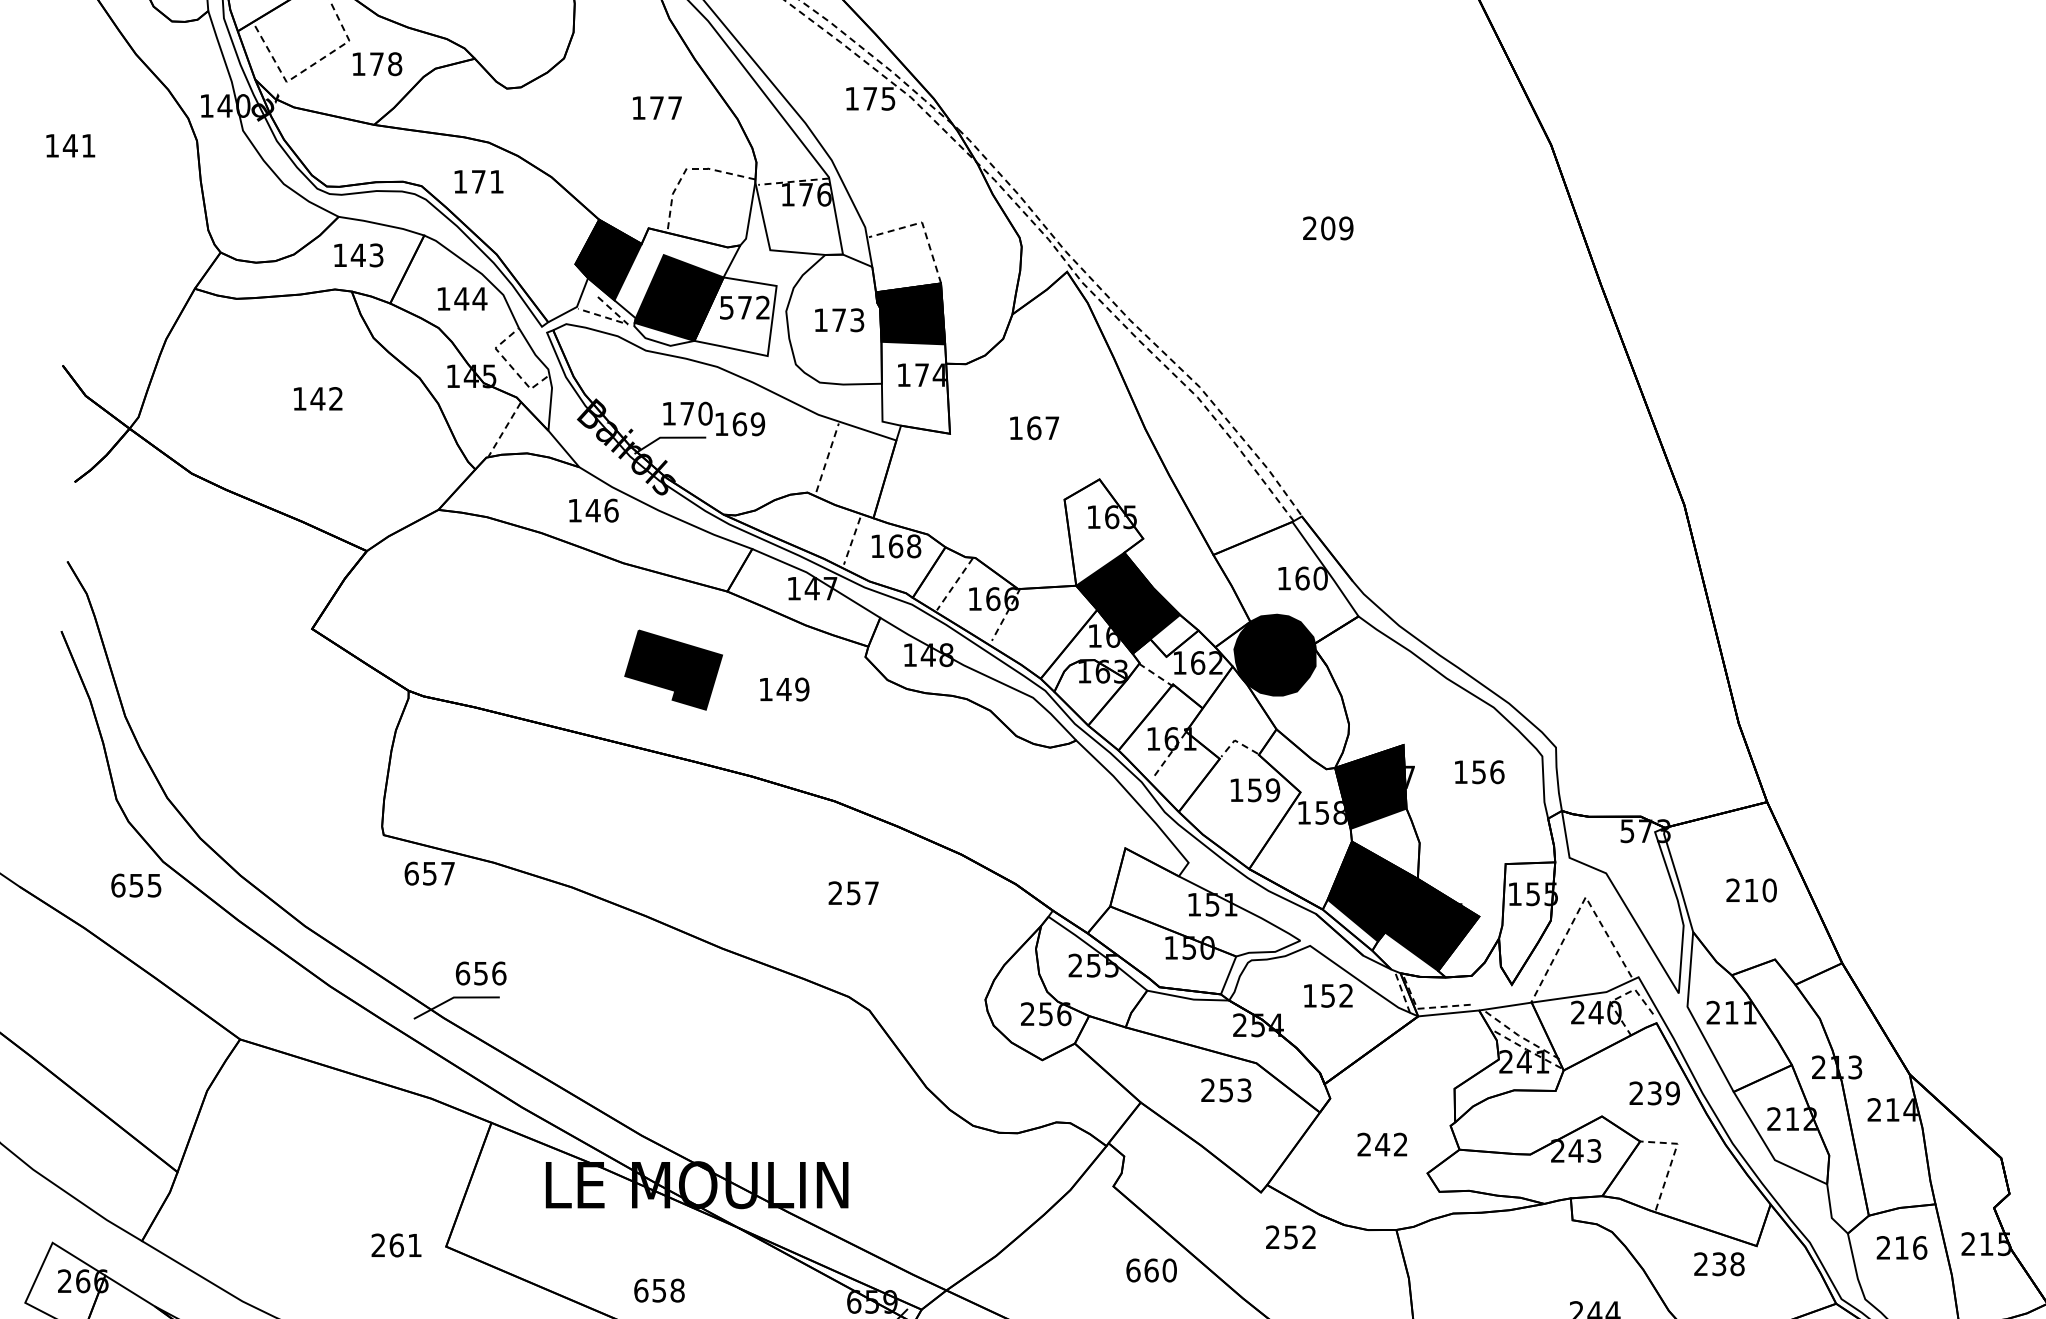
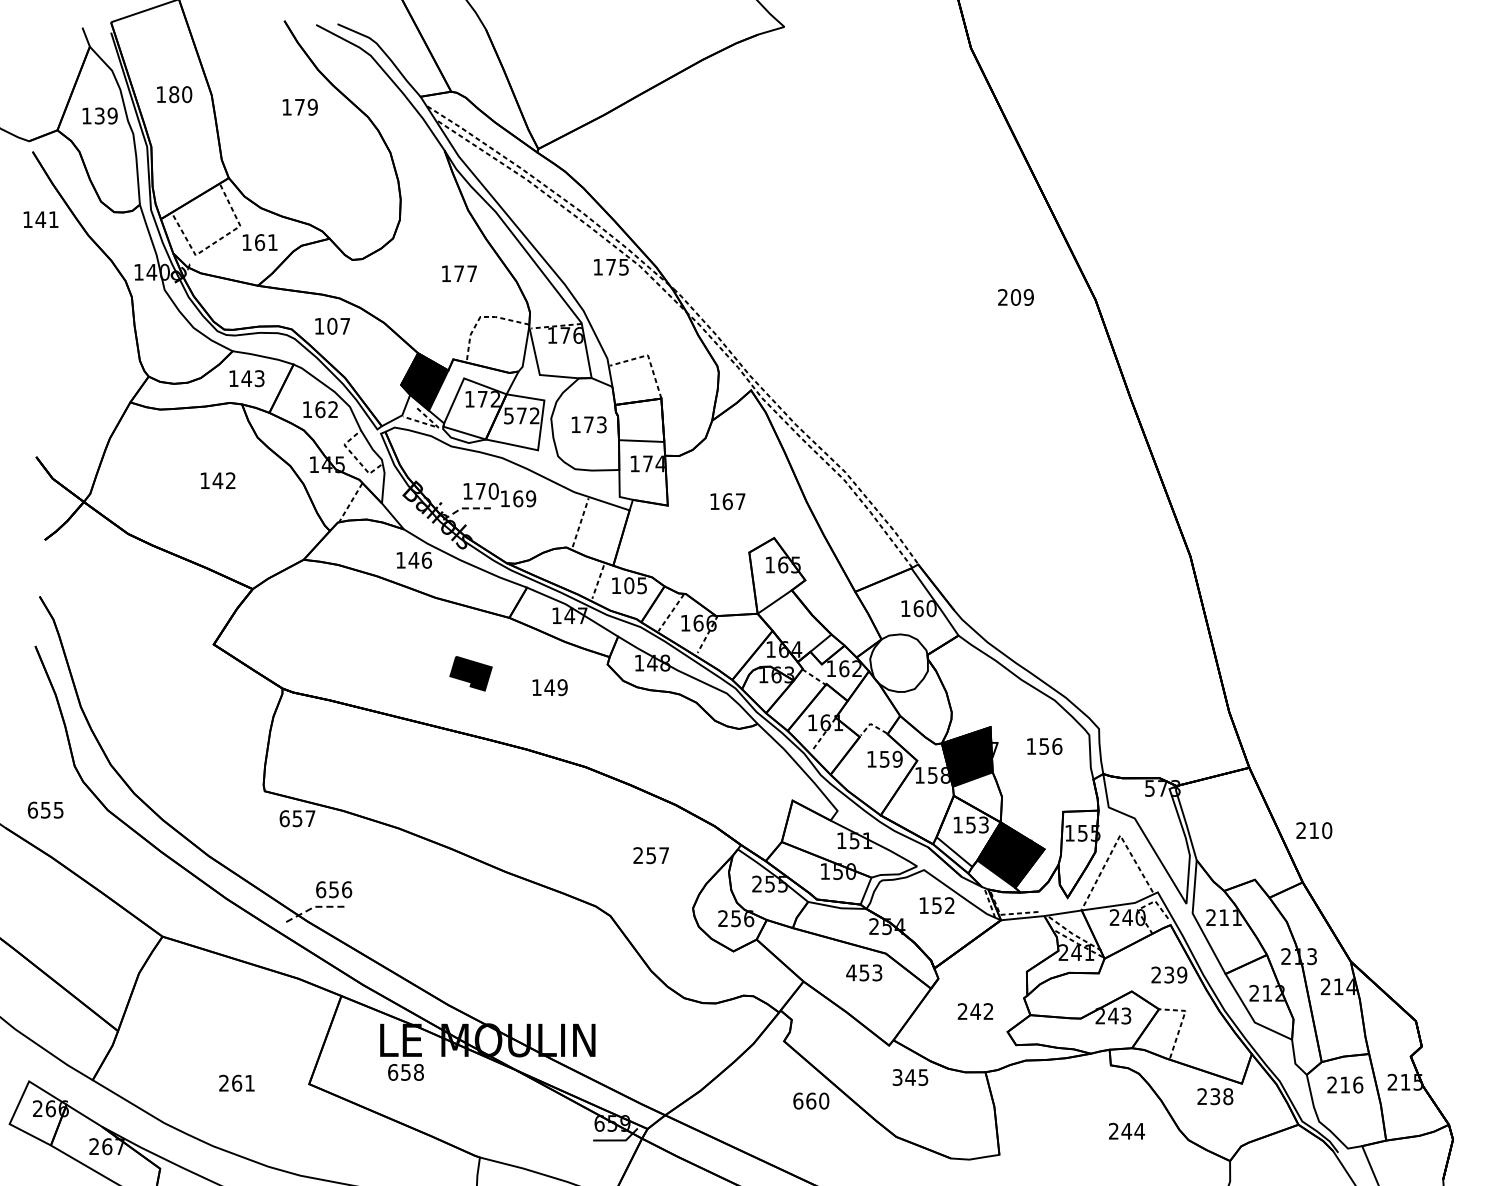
text: (386, 64) -> (266, 242), 178 -> 161
text: (70, 145) -> (40, 219), moved
text: (487, 180) -> (338, 325), 171 -> 107
text: (1327, 228) -> (1015, 297), moved
fill: (678, 297) -> (474, 408), removed
text: (470, 298) -> (326, 409), 144 -> 162
fill: (910, 312) -> (639, 419), removed
line: (667, 437) -> (466, 508), solid -> dashed
text: (904, 546) -> (635, 585), 168 -> 105
fill: (1128, 603) -> (794, 626), removed
fill: (1274, 654) -> (898, 662), removed
part: (672, 669) -> (470, 673), size x0.6
text: (136, 884) -> (45, 809), moved
fill: (1372, 890) -> (968, 830), removed
text: (1751, 890) -> (1314, 830), moved
text: (852, 893) -> (650, 855), moved
line: (453, 997) -> (314, 906), solid -> dashed
text: (1208, 1089) -> (851, 972), 253 -> 453
text: (1291, 1237) -> (910, 1077), 252 -> 345
text: (395, 1244) -> (236, 1082), moved
text: (658, 1290) -> (405, 1072), moved

